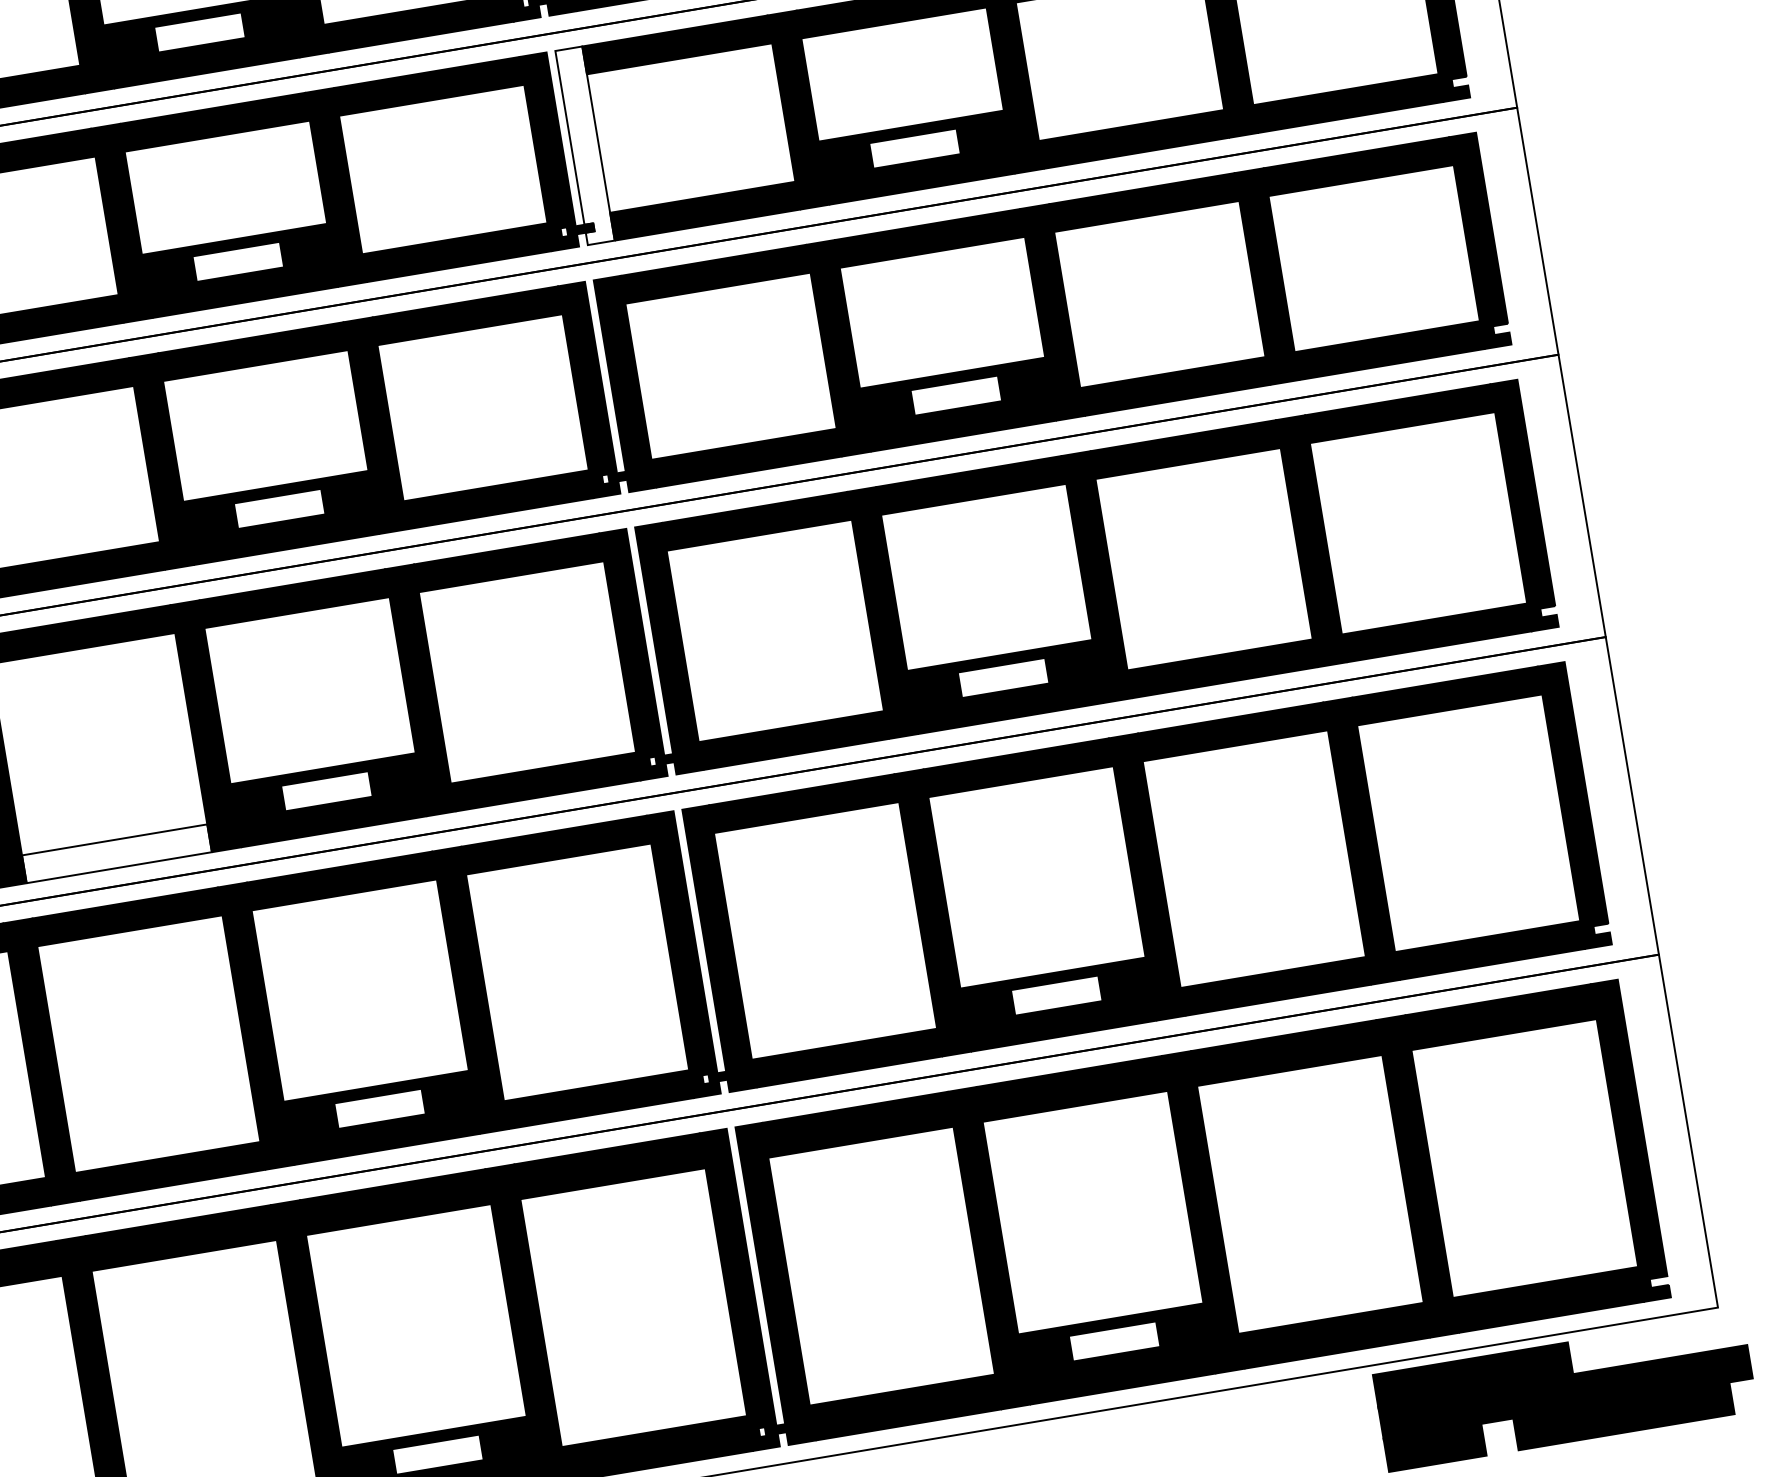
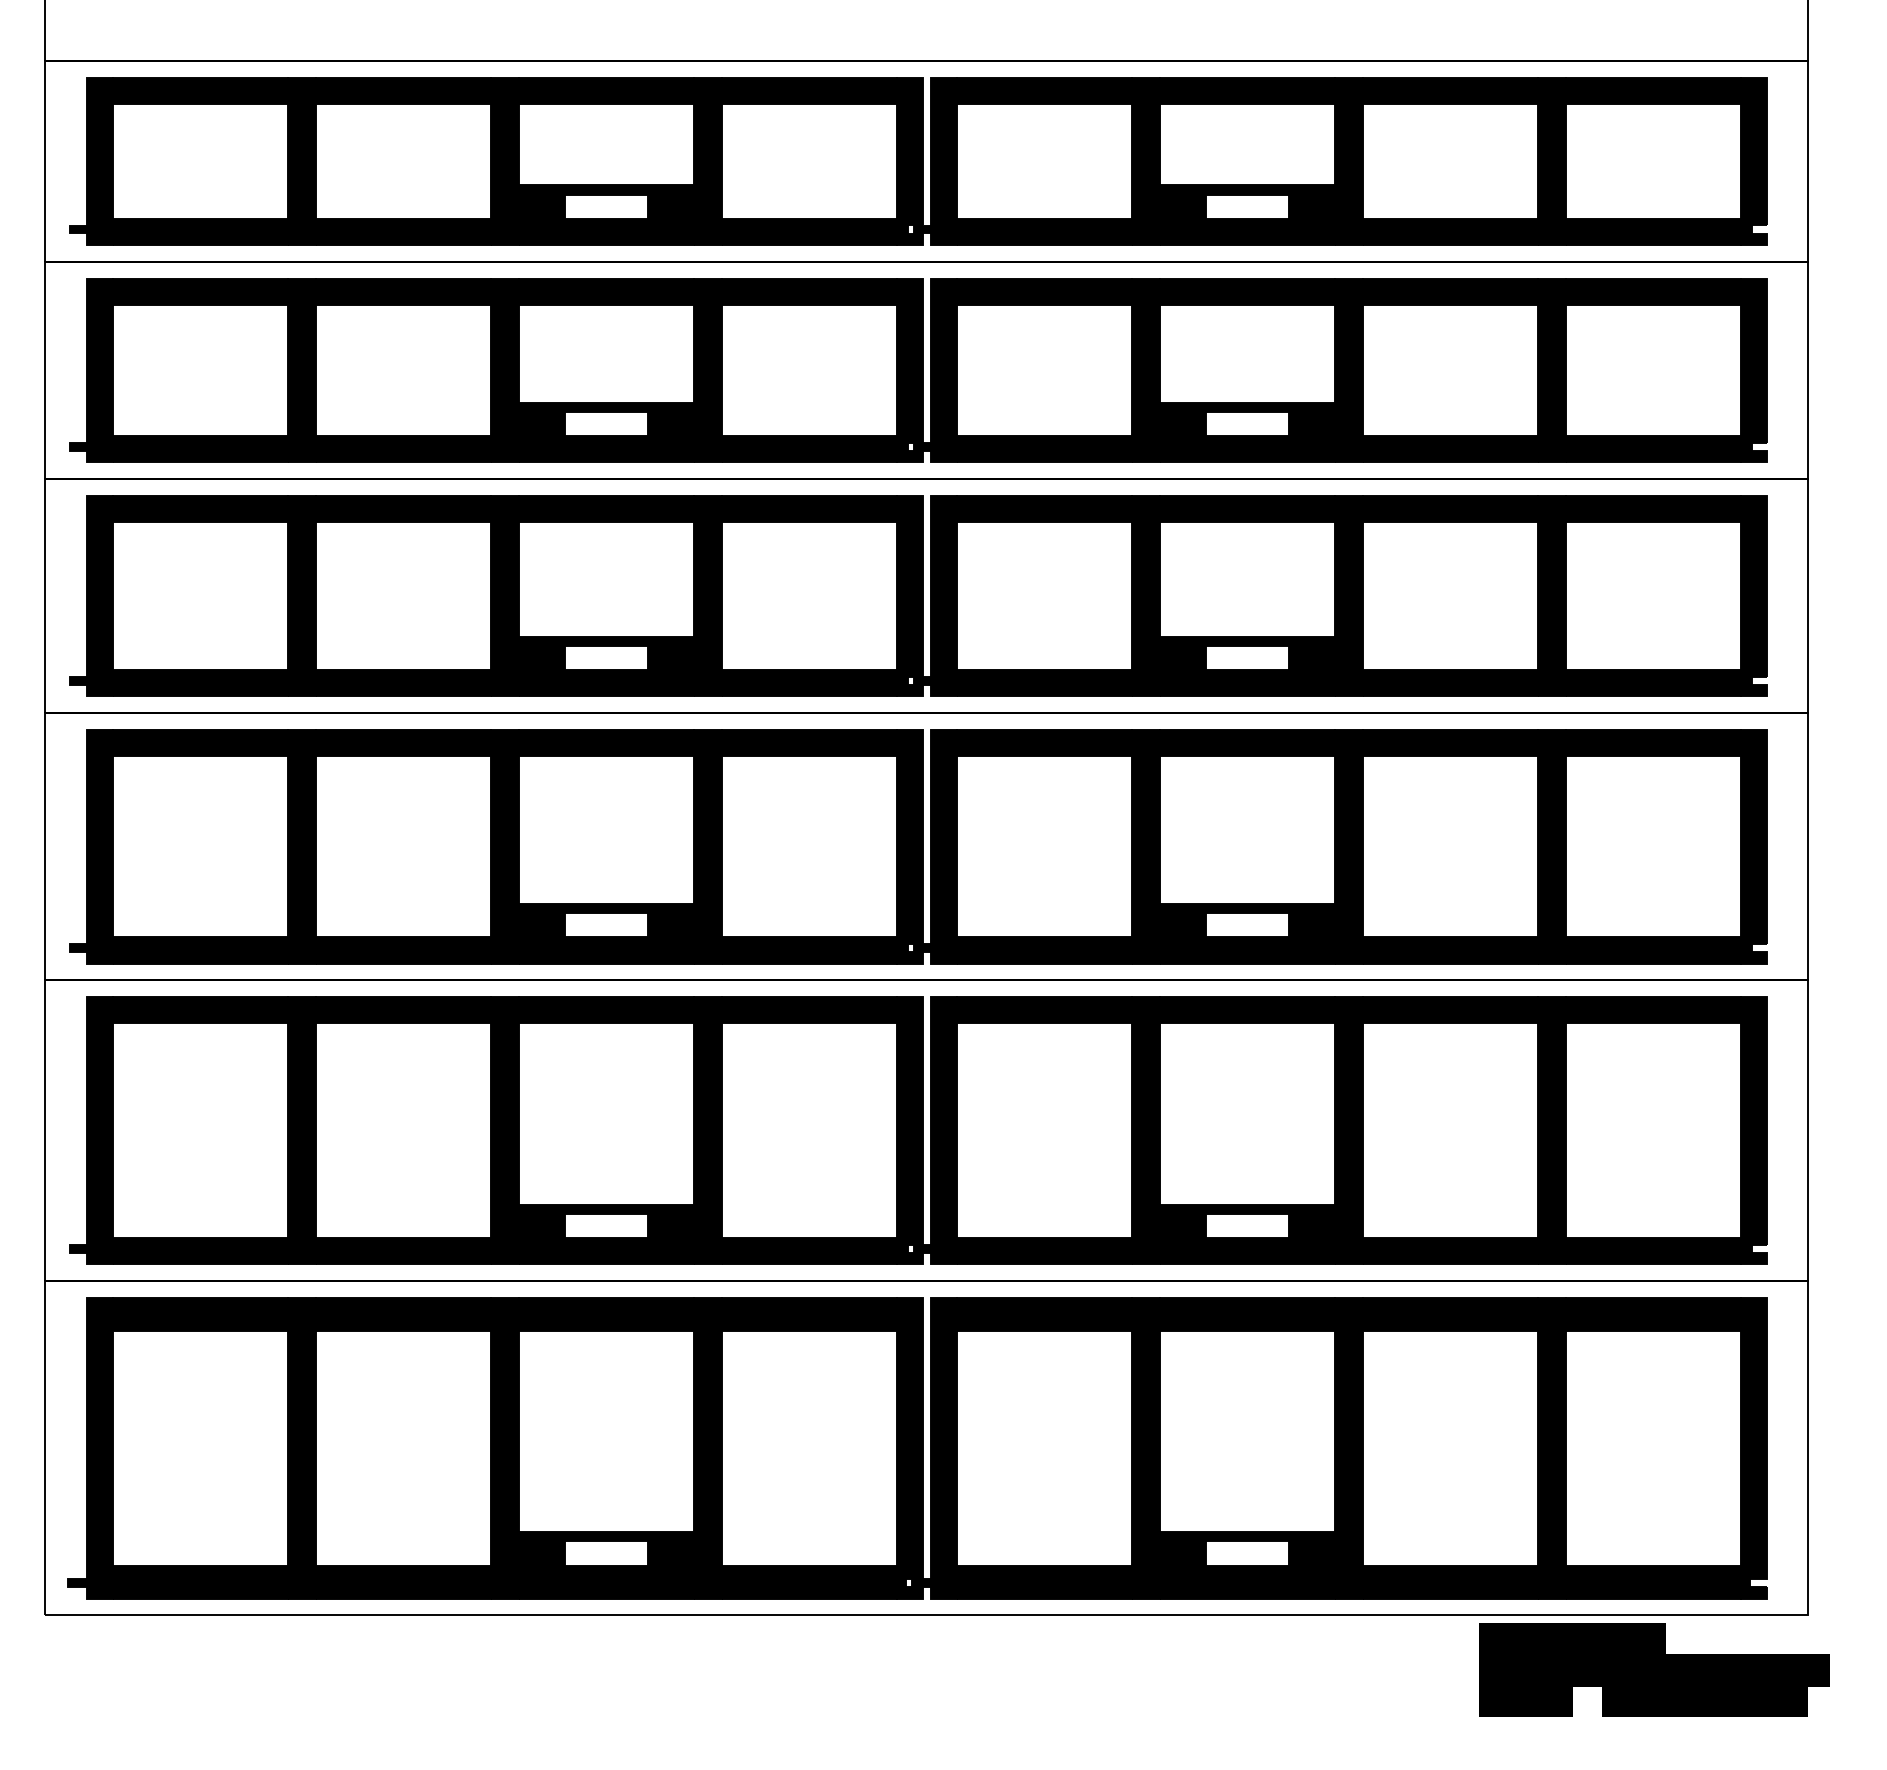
fill: (584, 145) -> (943, 370), added
fill: (117, 853) -> (403, 950), added

